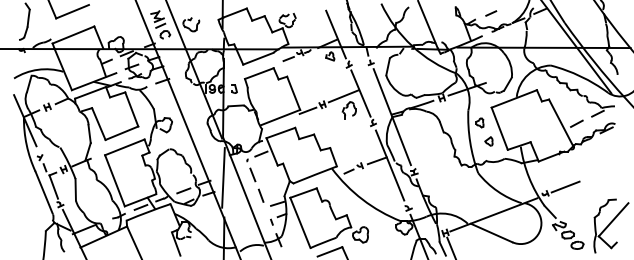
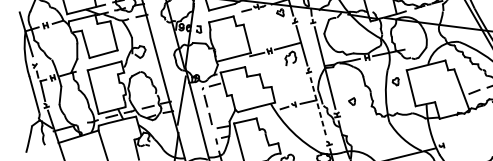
part: (488, 141) -> (351, 101), moved
line: (390, 165) -> (318, 107), solid -> dashed
line: (565, 186) -> (458, 141), removed

